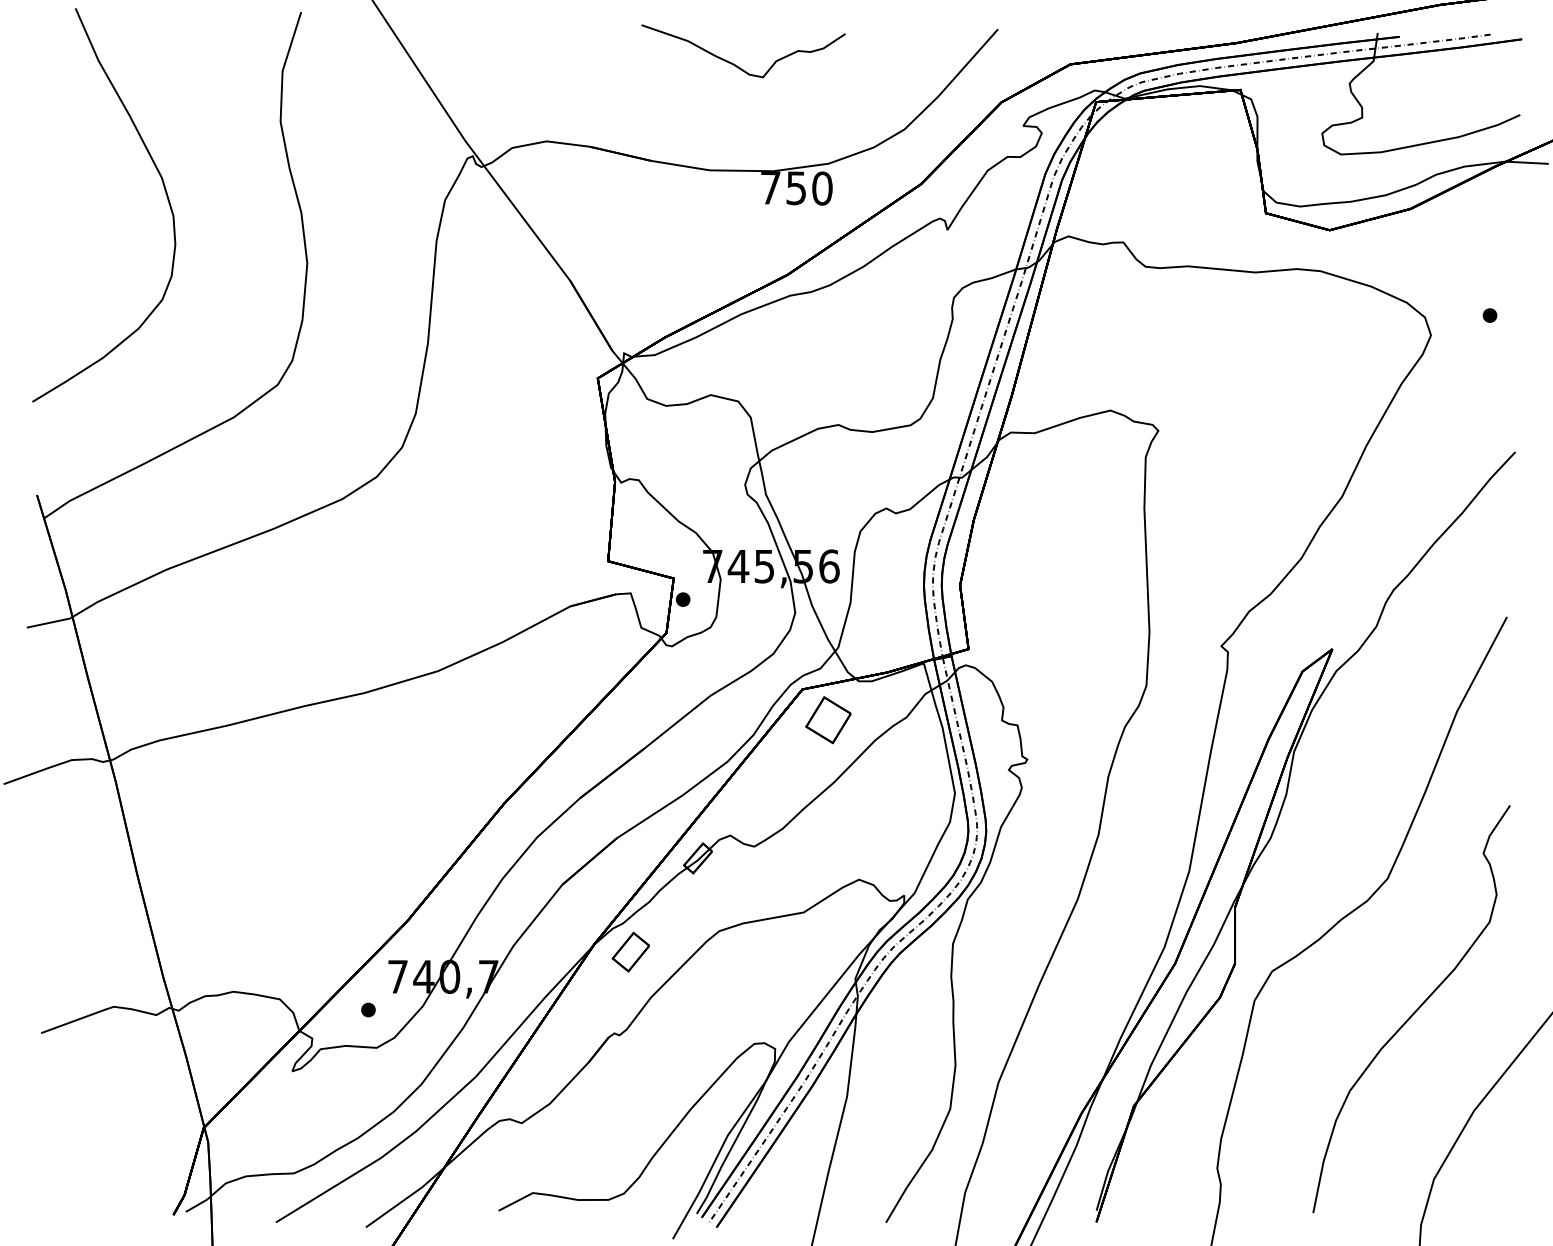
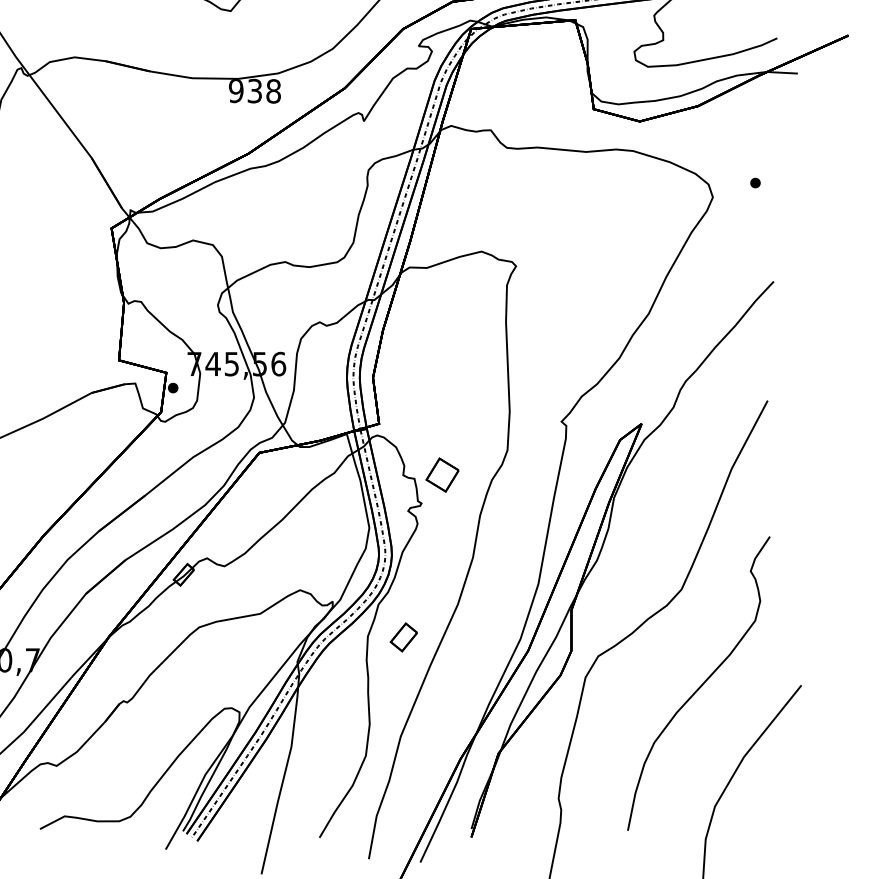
text: (796, 188) -> (254, 91), 750 -> 938
part: (828, 720) -> (442, 475), moved
part: (630, 951) -> (403, 636), moved

